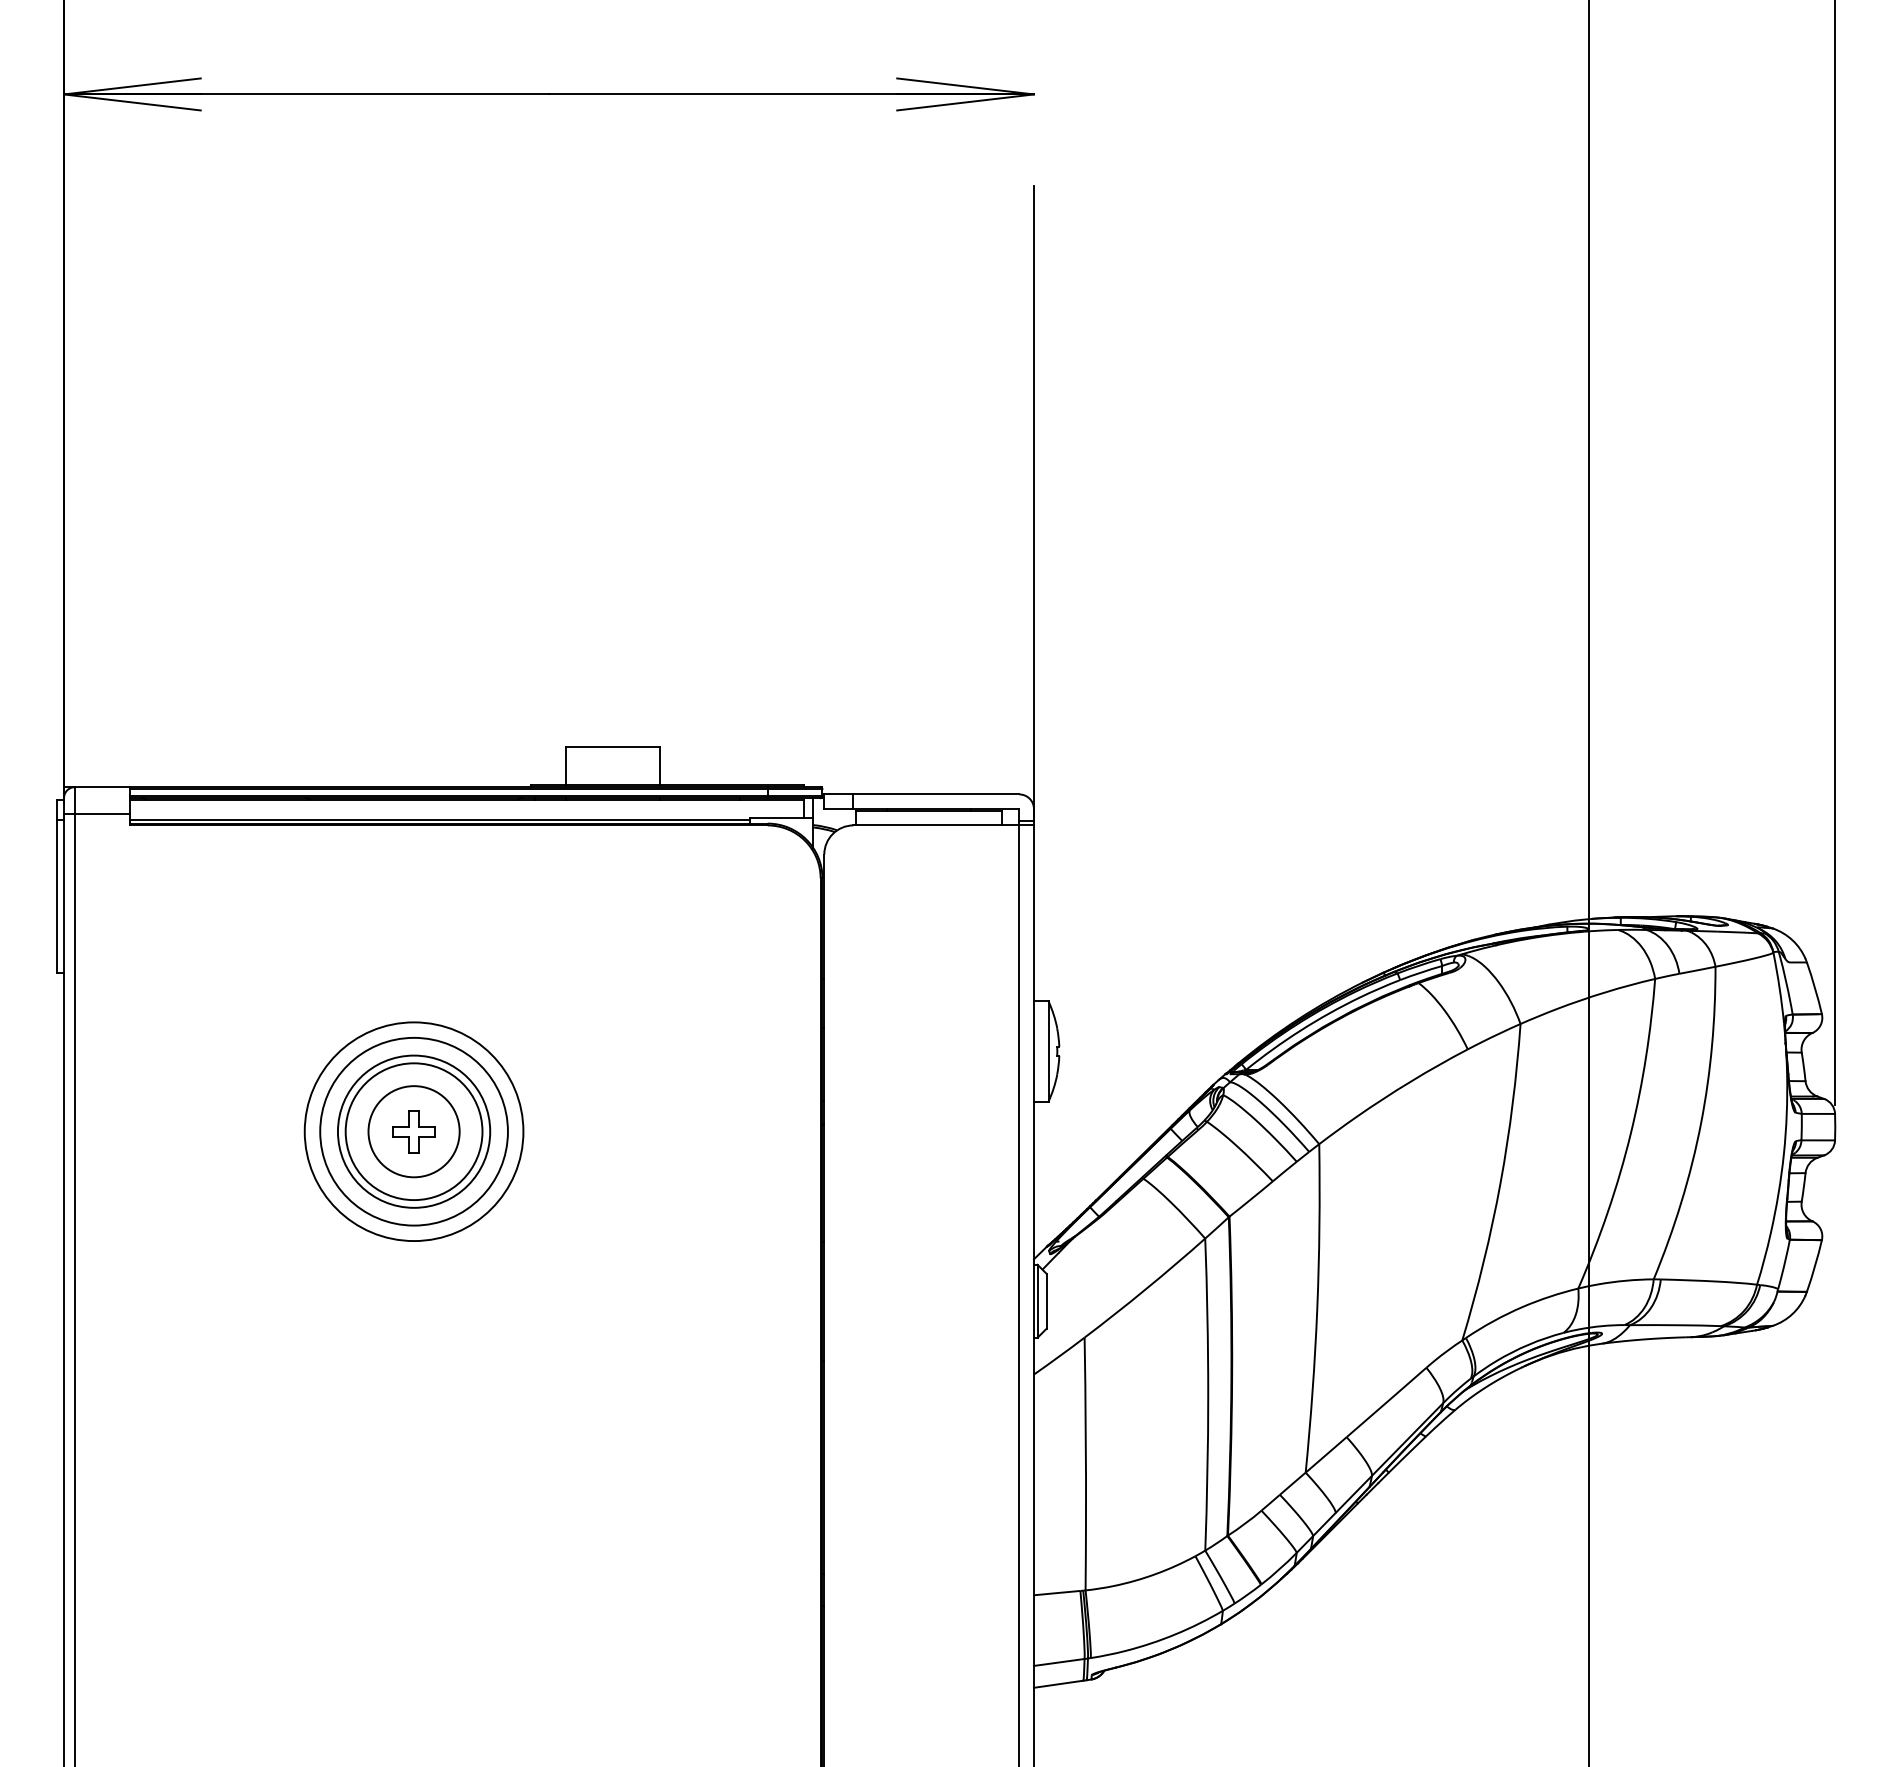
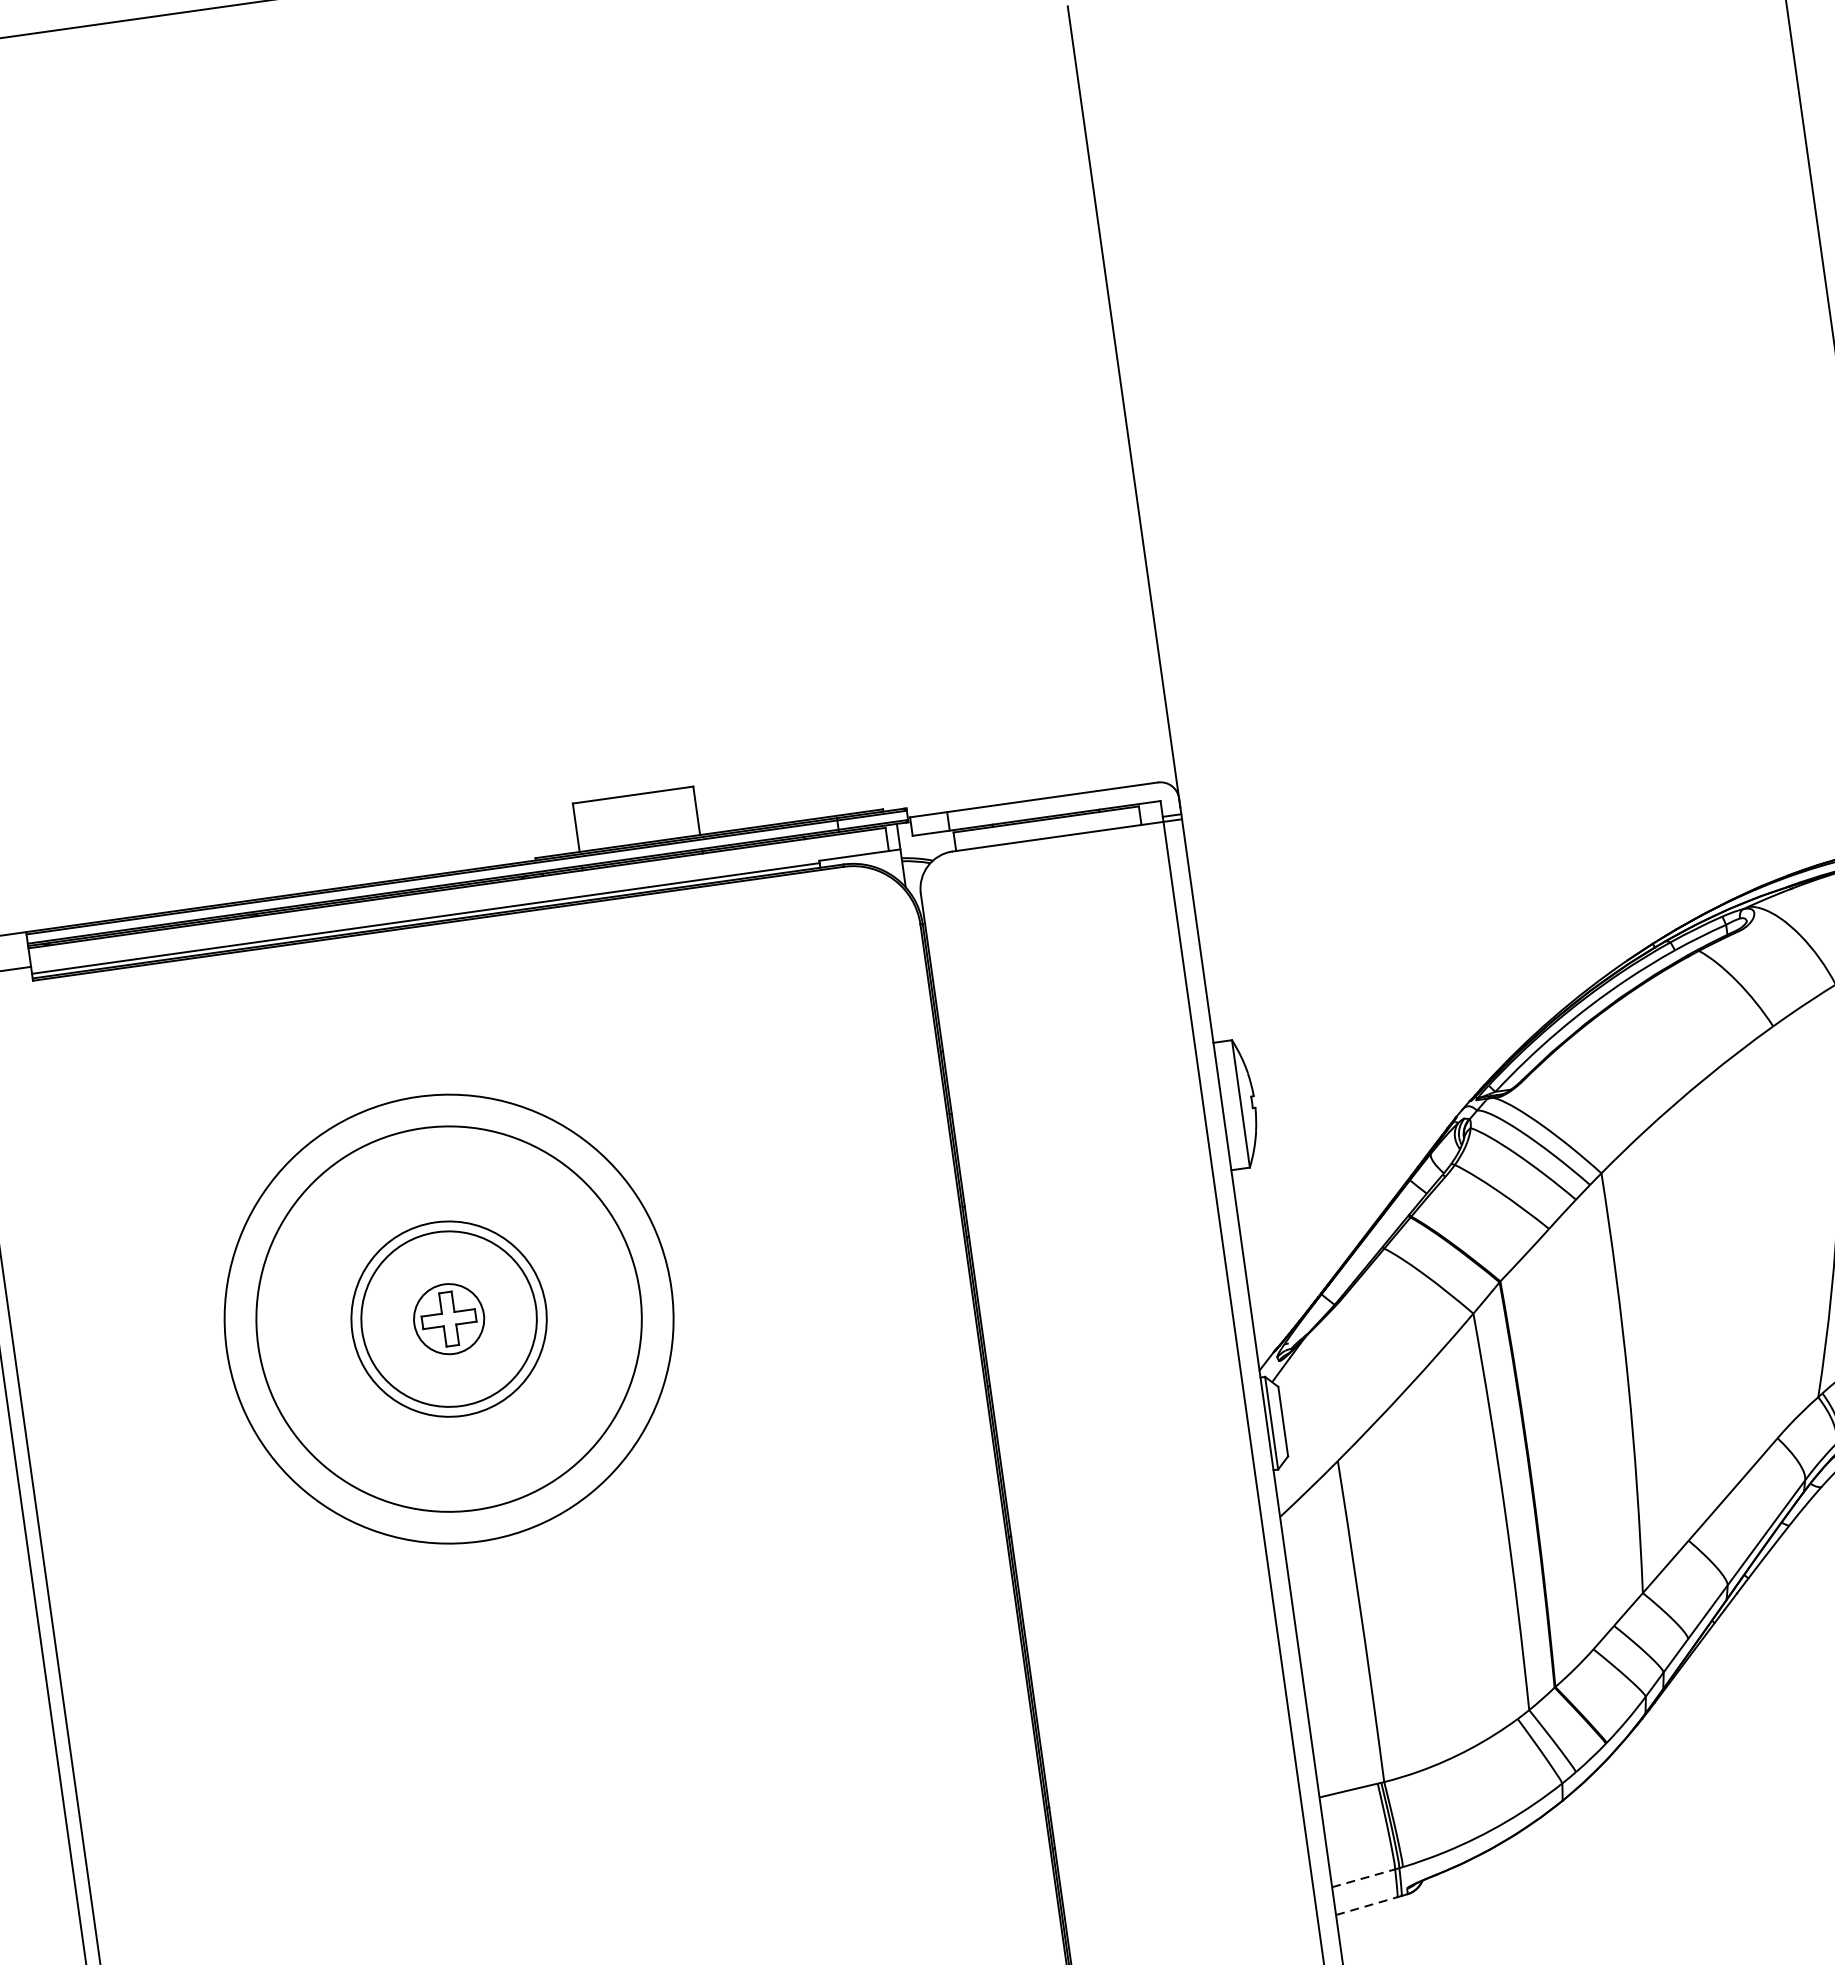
circle: (413, 1131) -> (448, 1318), size x0.6
circle: (413, 1131) -> (448, 1318), size x1.6
circle: (413, 1131) -> (448, 1318), size x1.6
line: (1059, 1662) -> (1363, 1878), solid -> dashed
line: (1058, 1684) -> (1366, 1906), solid -> dashed

